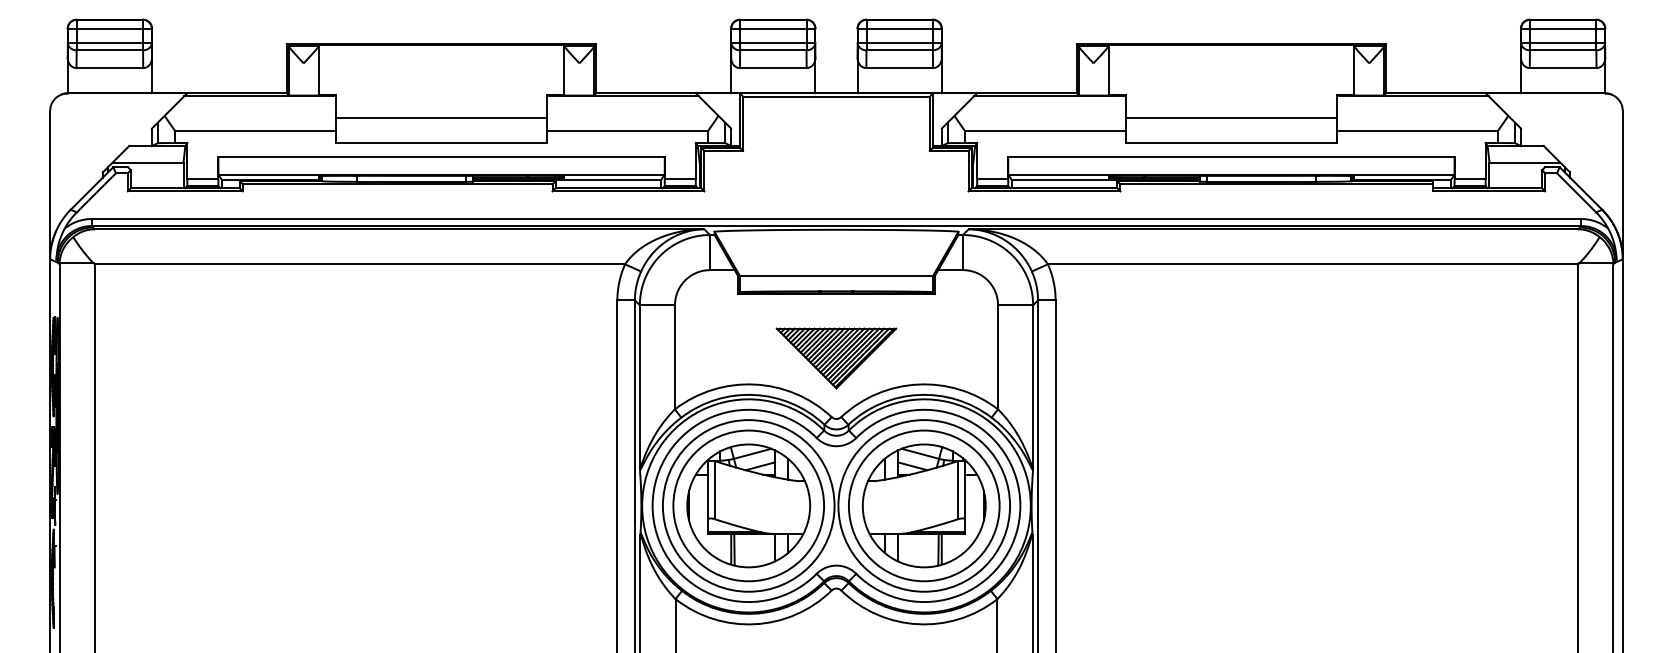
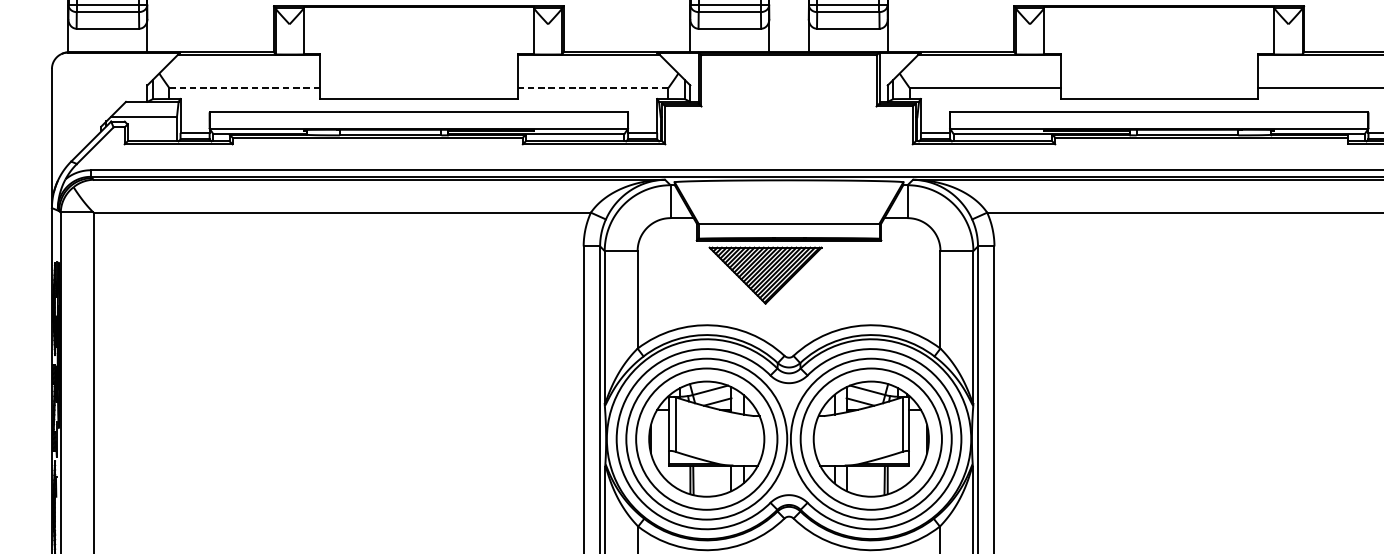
line: (441, 118) -> (418, 76), removed
line: (1231, 118) -> (1159, 76), removed
line: (255, 131) -> (244, 88), solid -> dashed
line: (626, 131) -> (592, 88), solid -> dashed
part: (836, 358) -> (765, 275), moved

